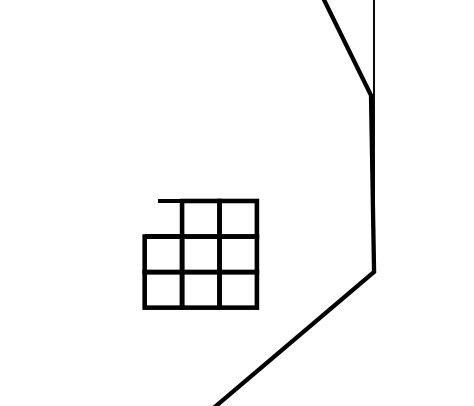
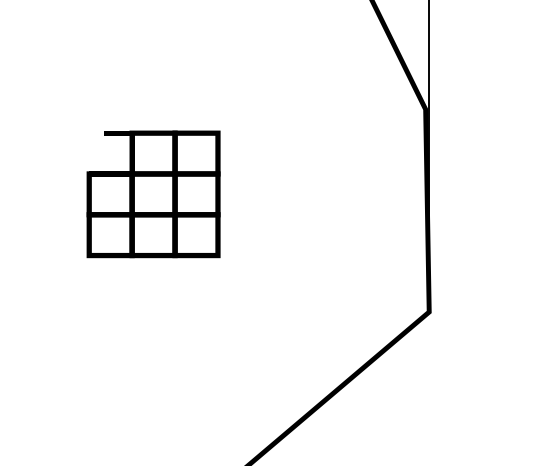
part: (200, 253) -> (153, 193), moved

